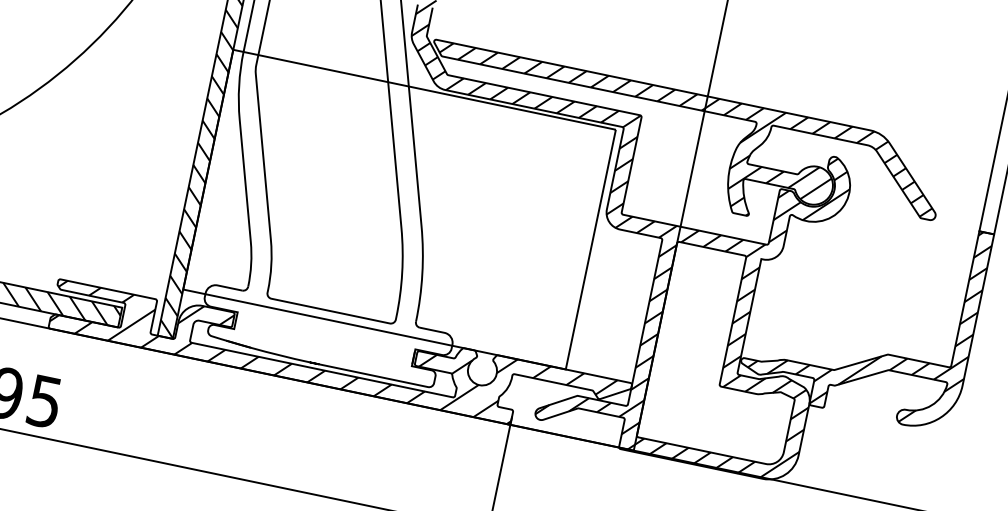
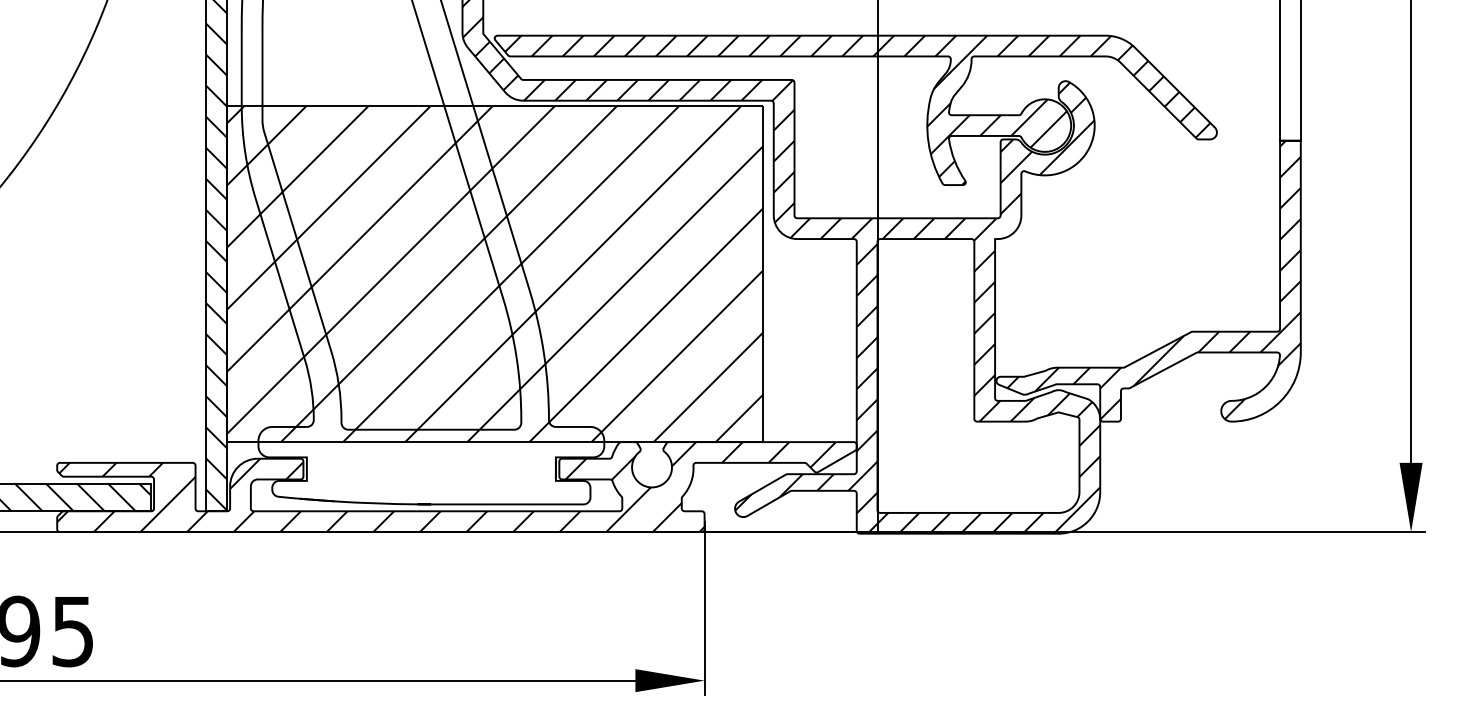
hatch: (399, 209) -> (495, 274), added

